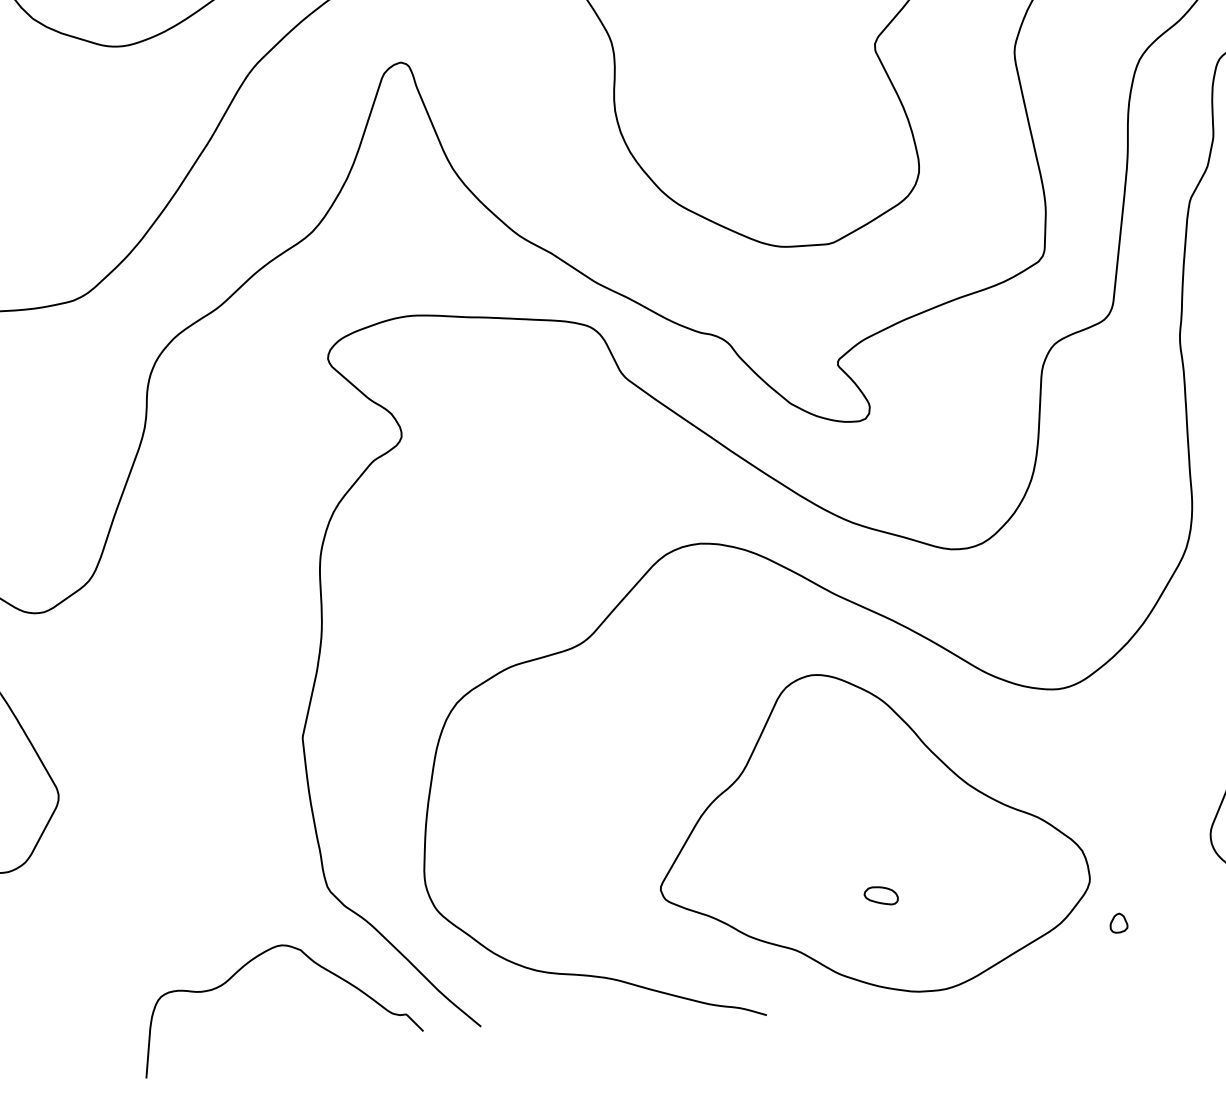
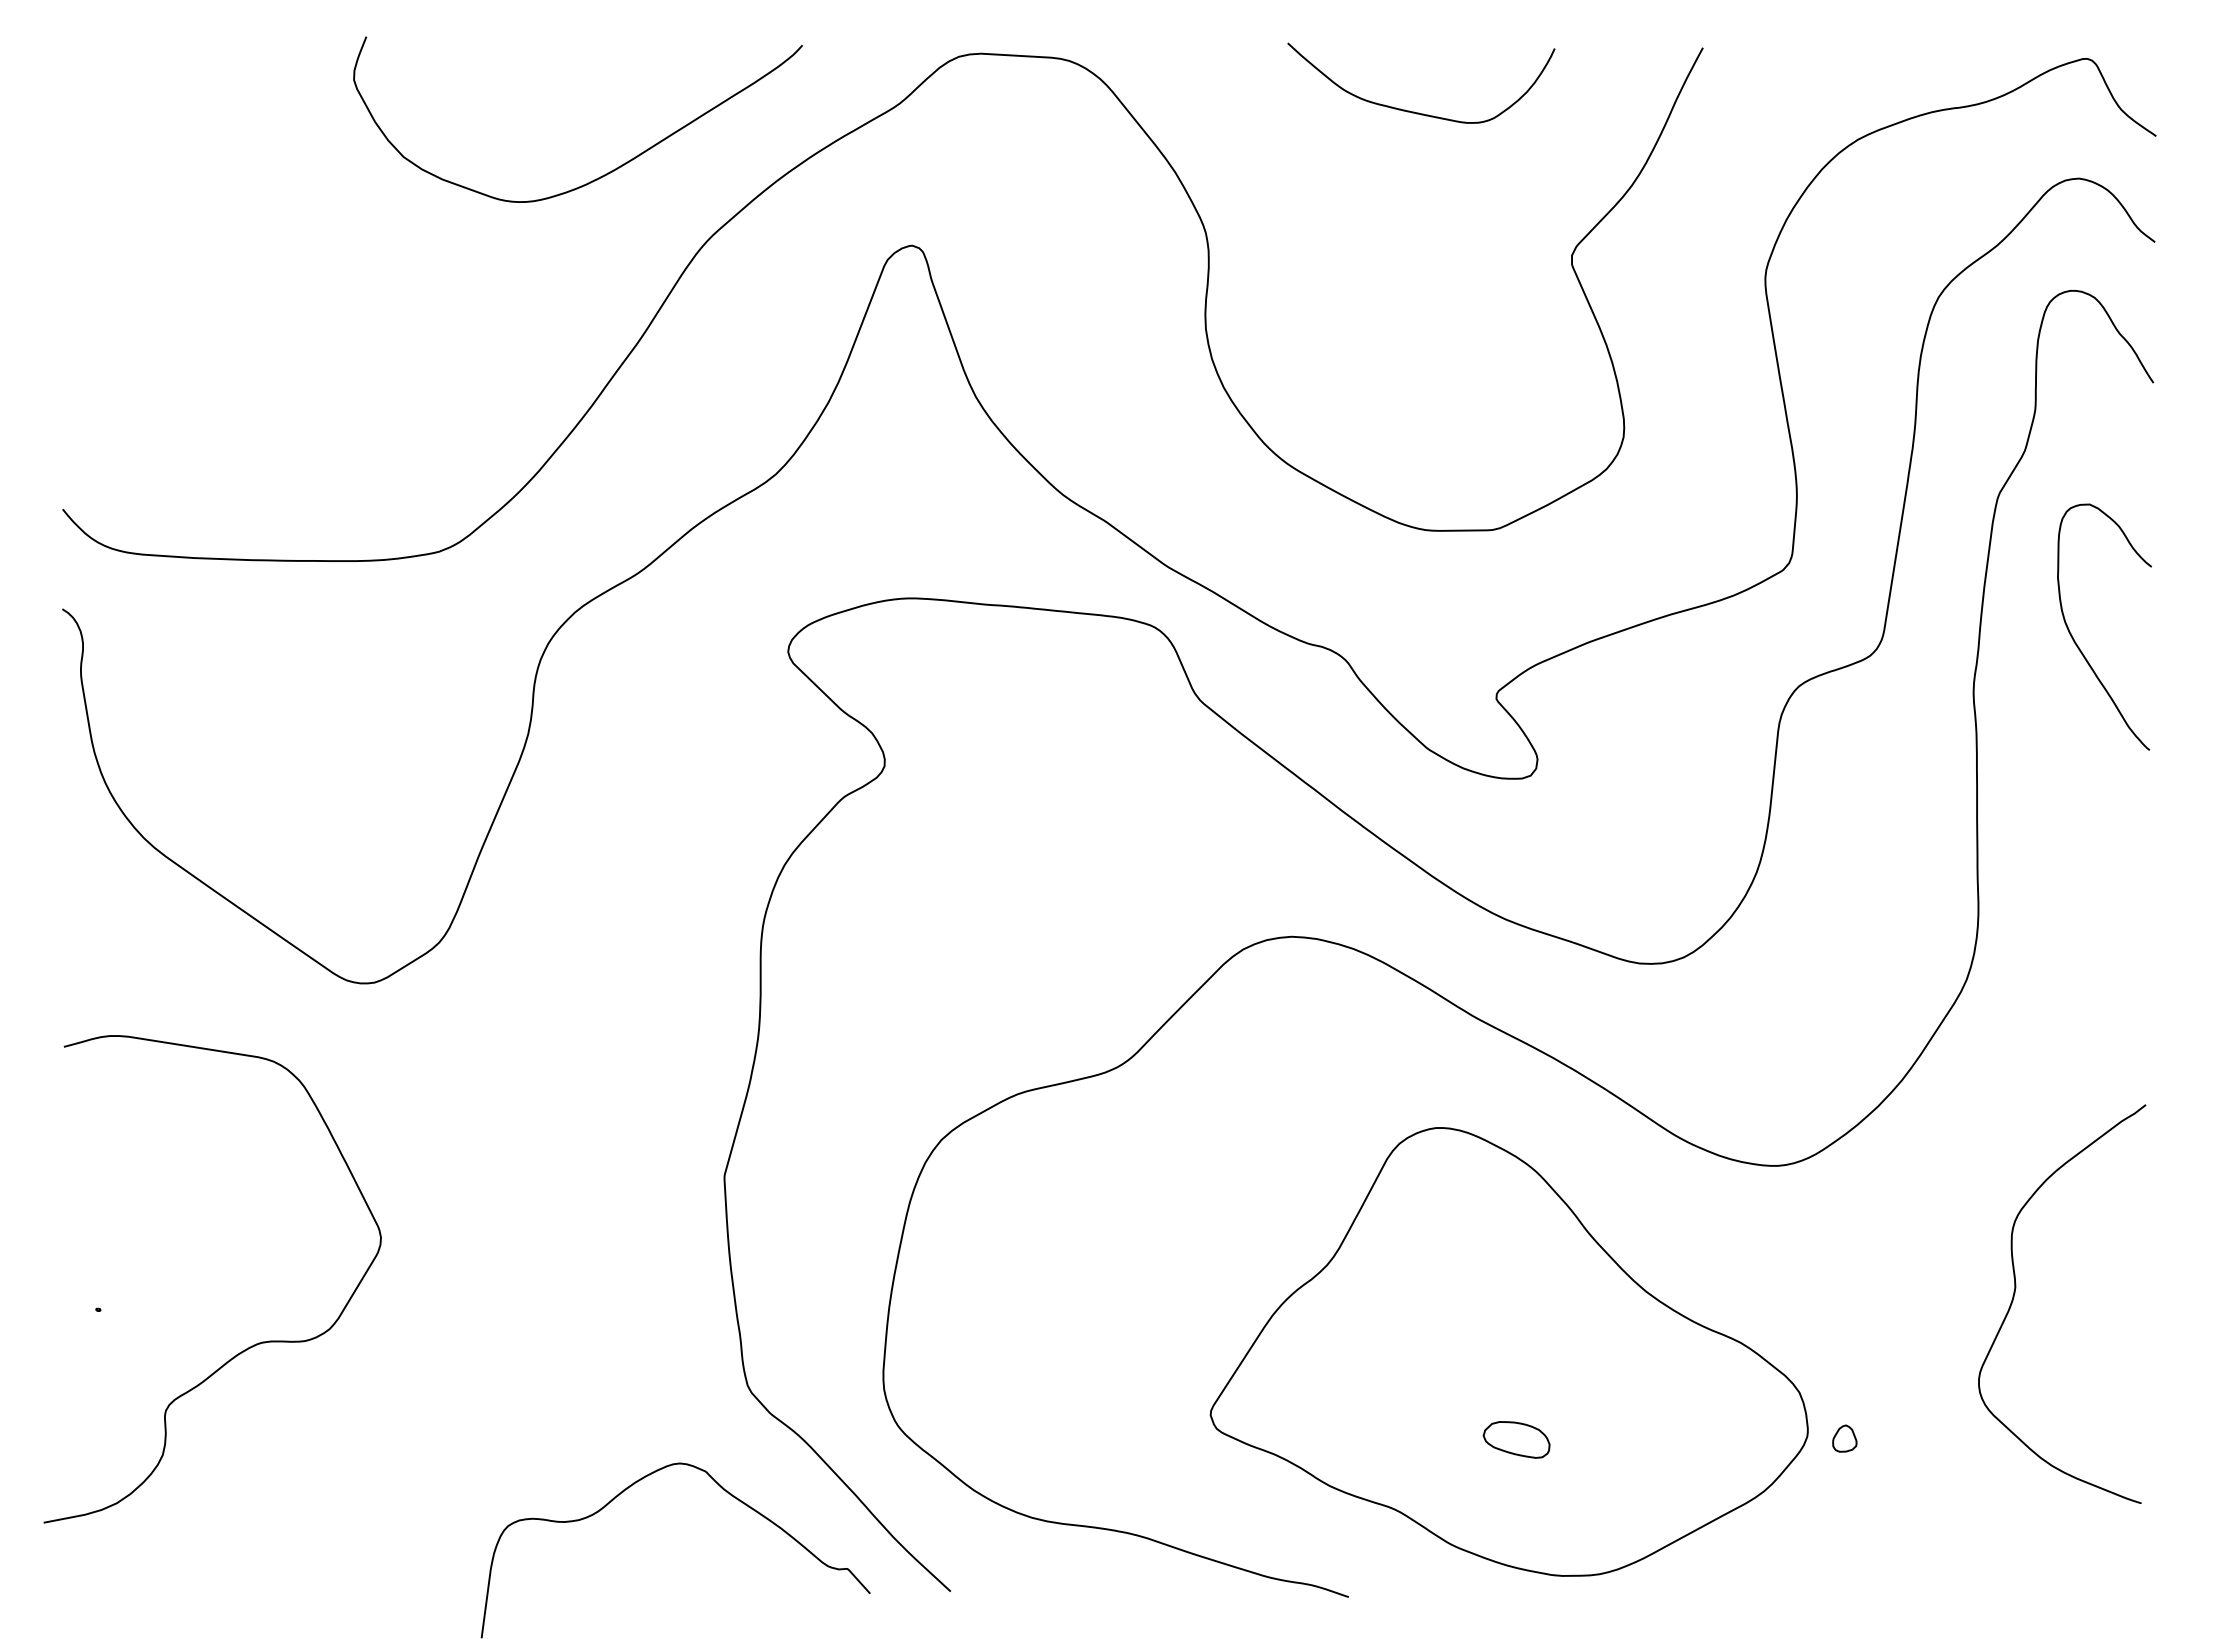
part: (881, 895) -> (1516, 1439), size x1.43
part: (1118, 923) -> (1844, 1438), moved

